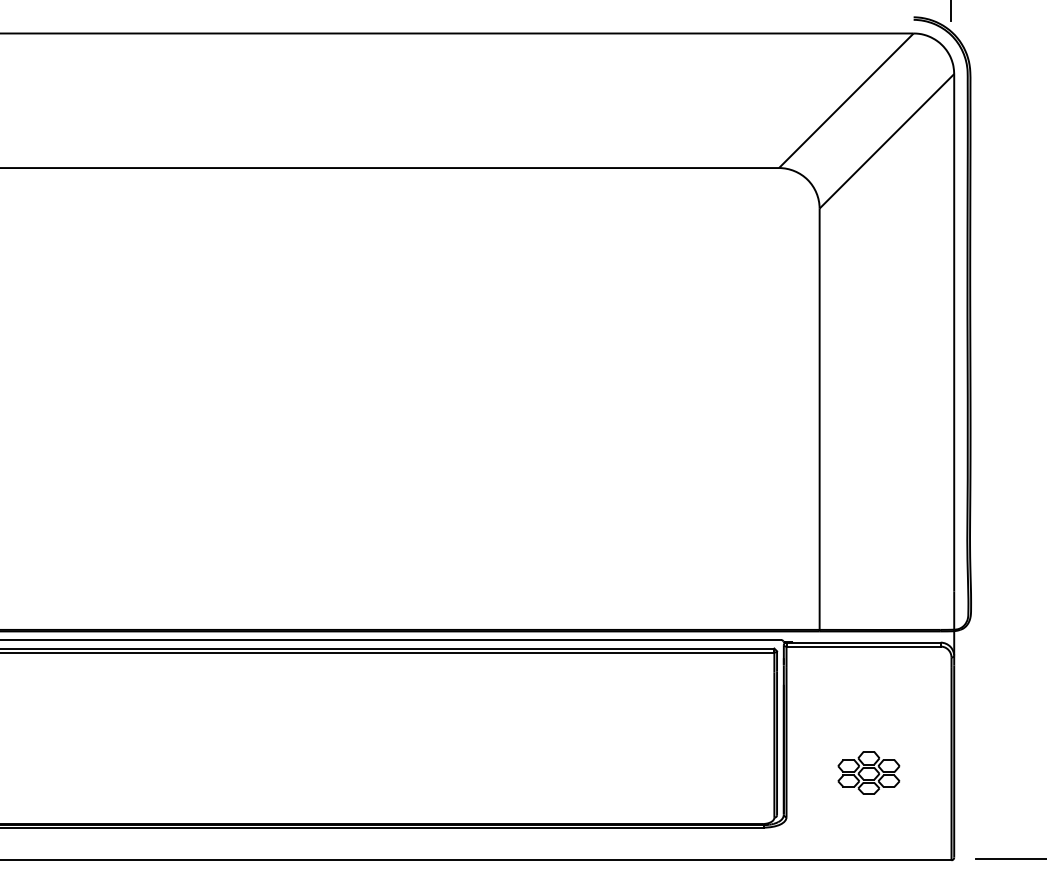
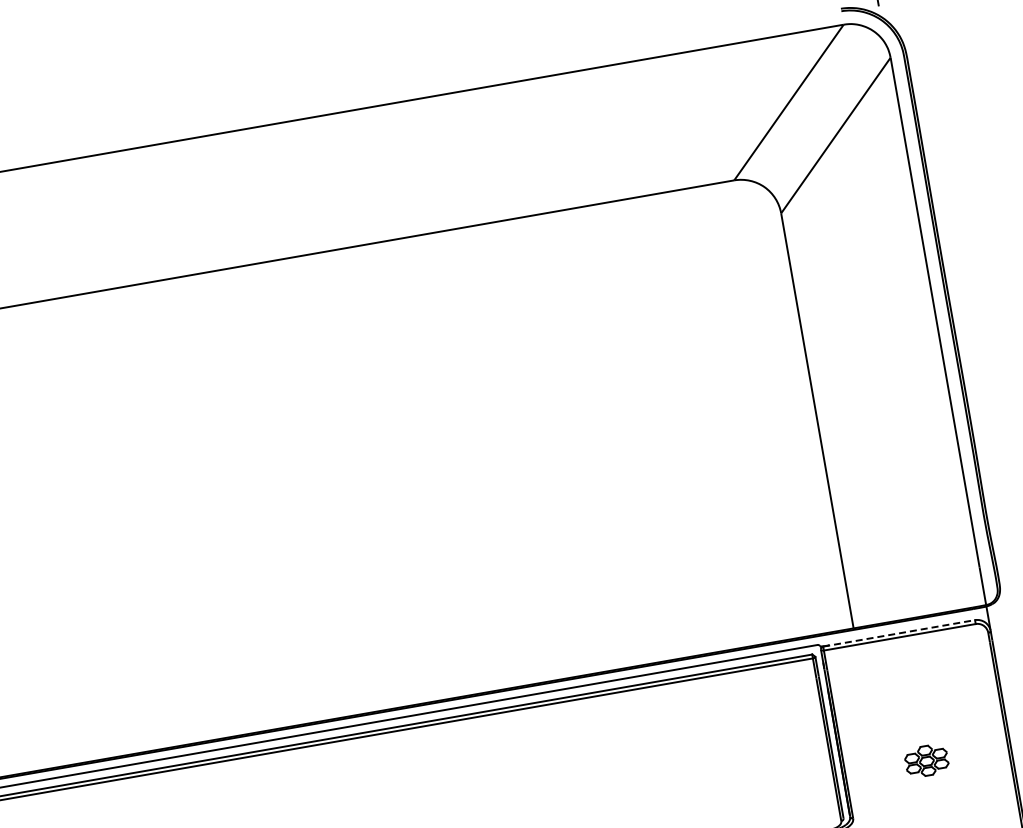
line: (864, 642) -> (899, 633), solid -> dashed
part: (868, 772) -> (926, 760), size x0.7

